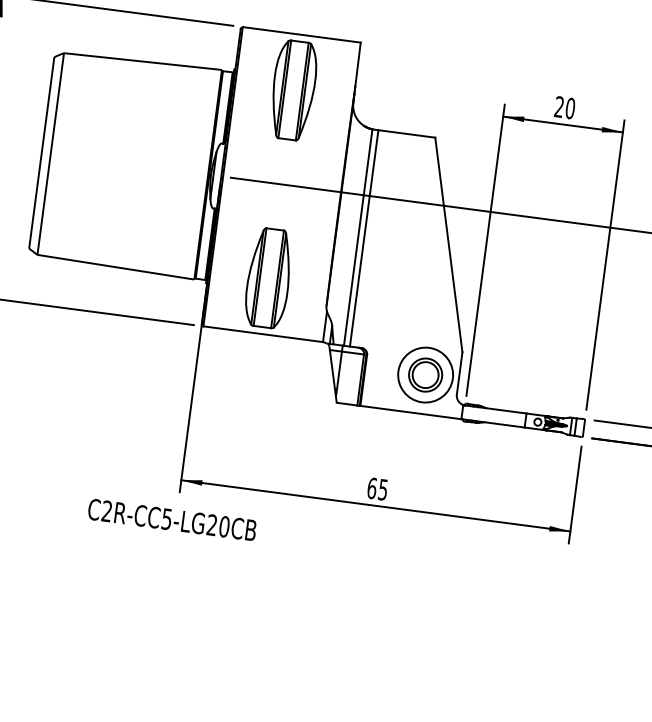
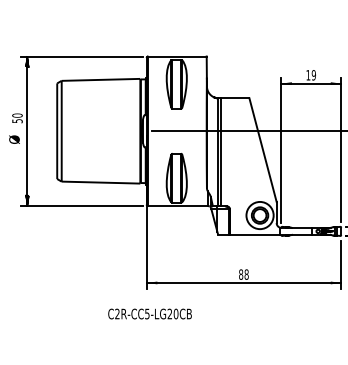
text: (563, 108) -> (310, 75), 20 -> 19
text: (376, 488) -> (243, 274), 65 -> 88
text: (171, 518) -> (149, 313), moved

